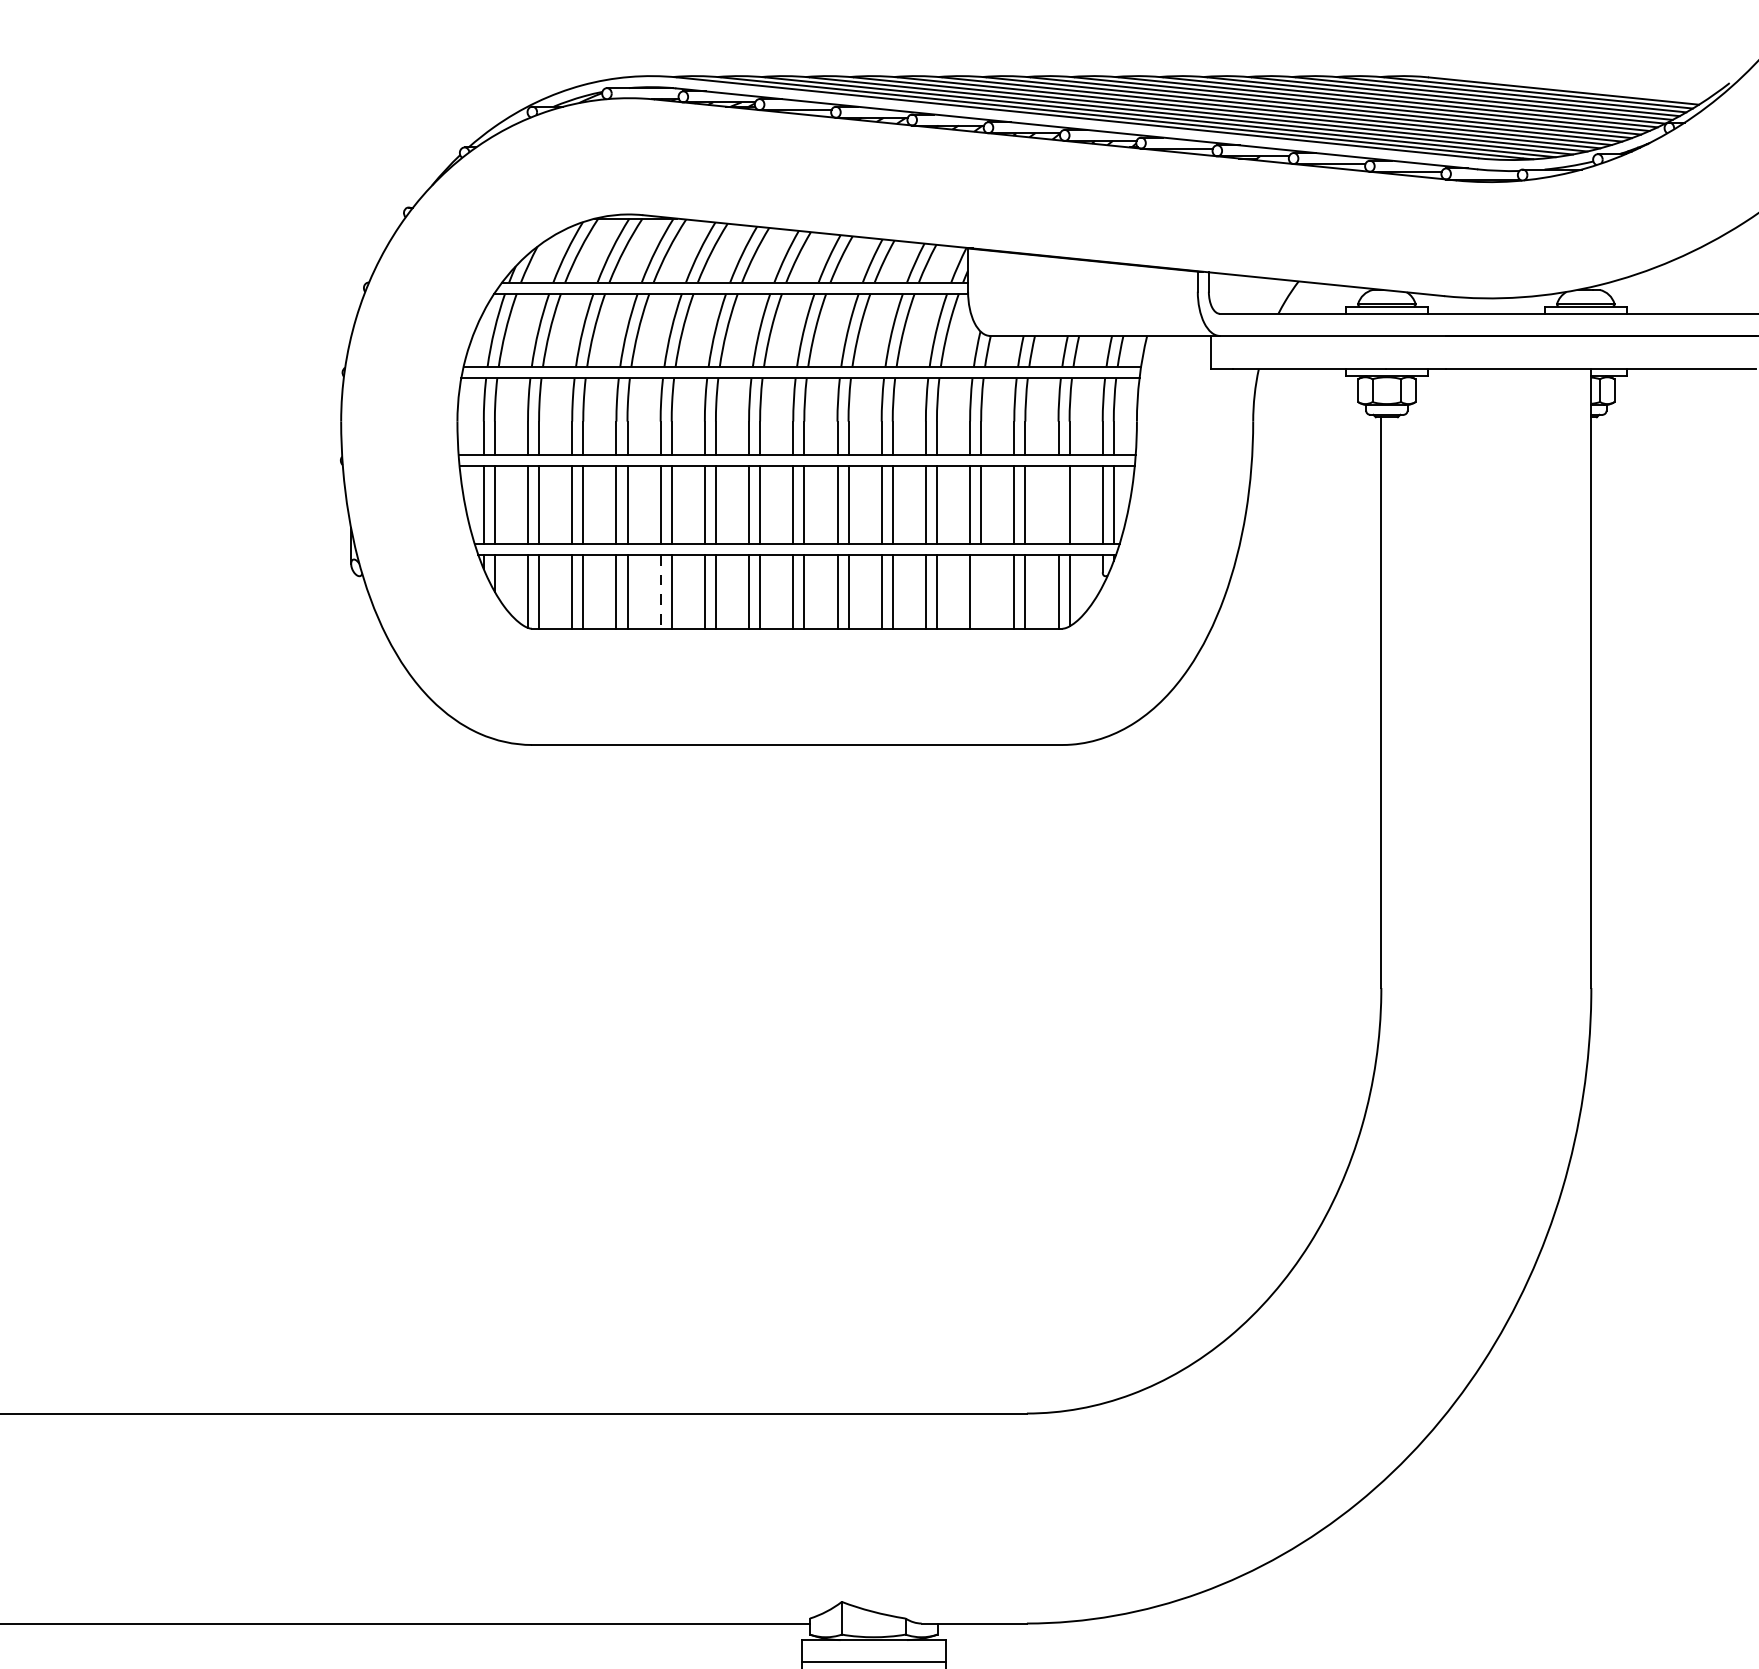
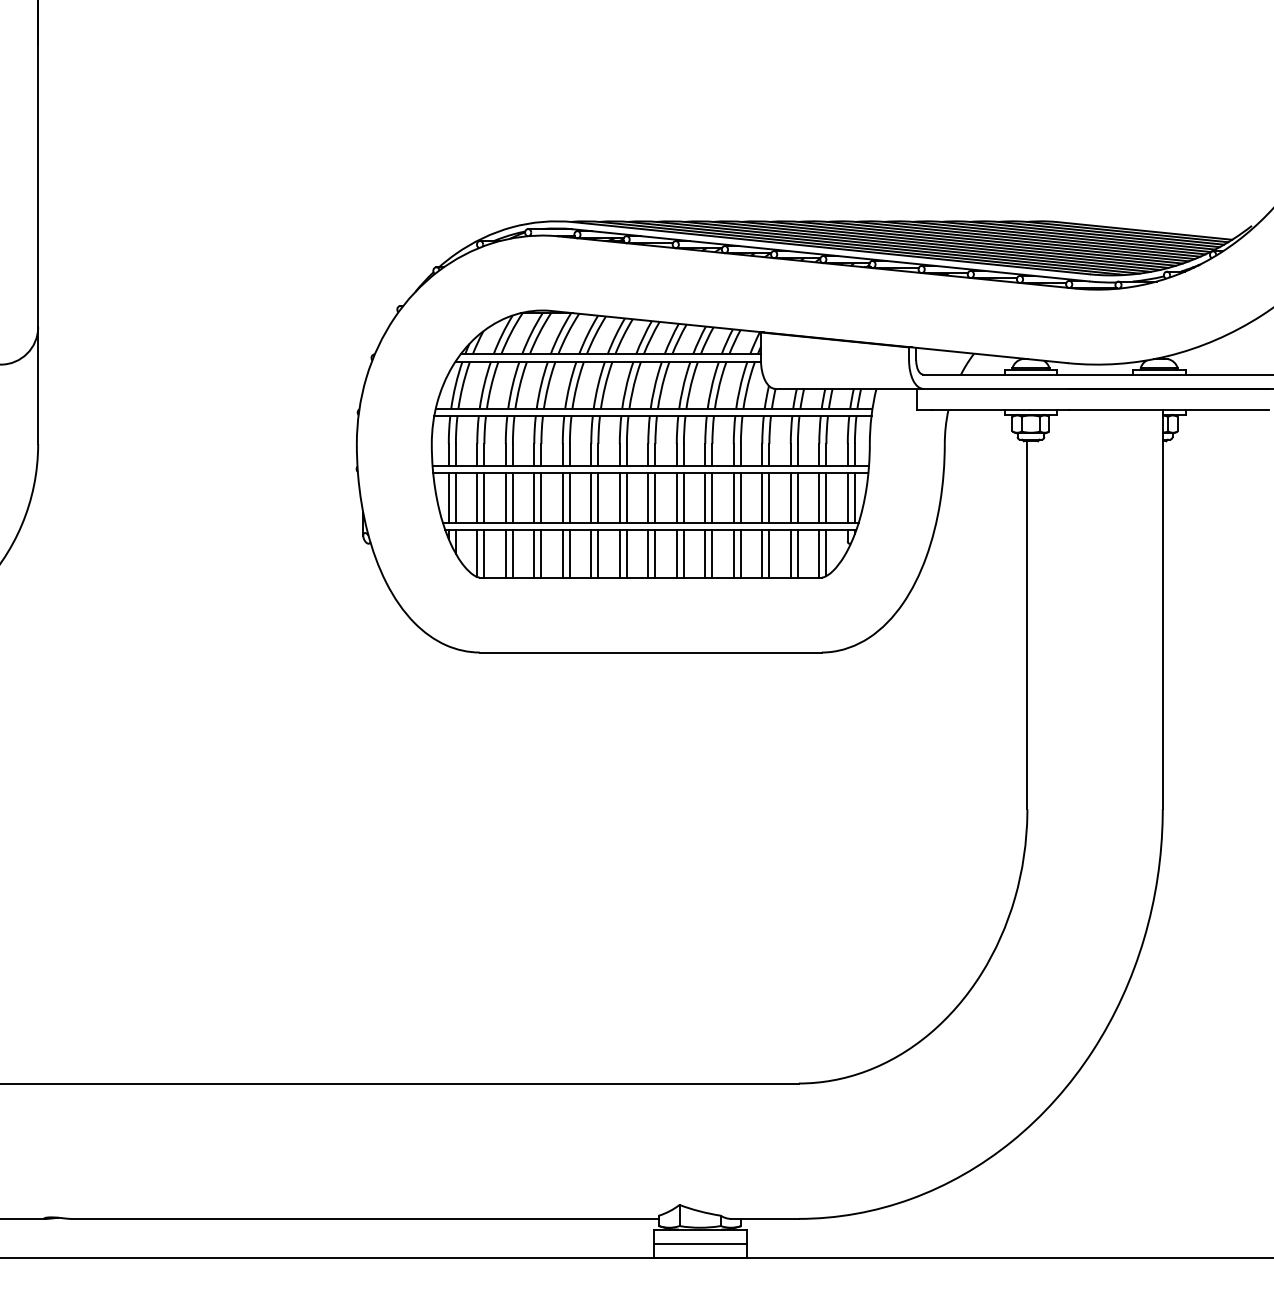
line: (1058, 504) -> (819, 497), added
line: (660, 591) -> (562, 553), dashed -> solid
line: (981, 591) -> (769, 553), added

